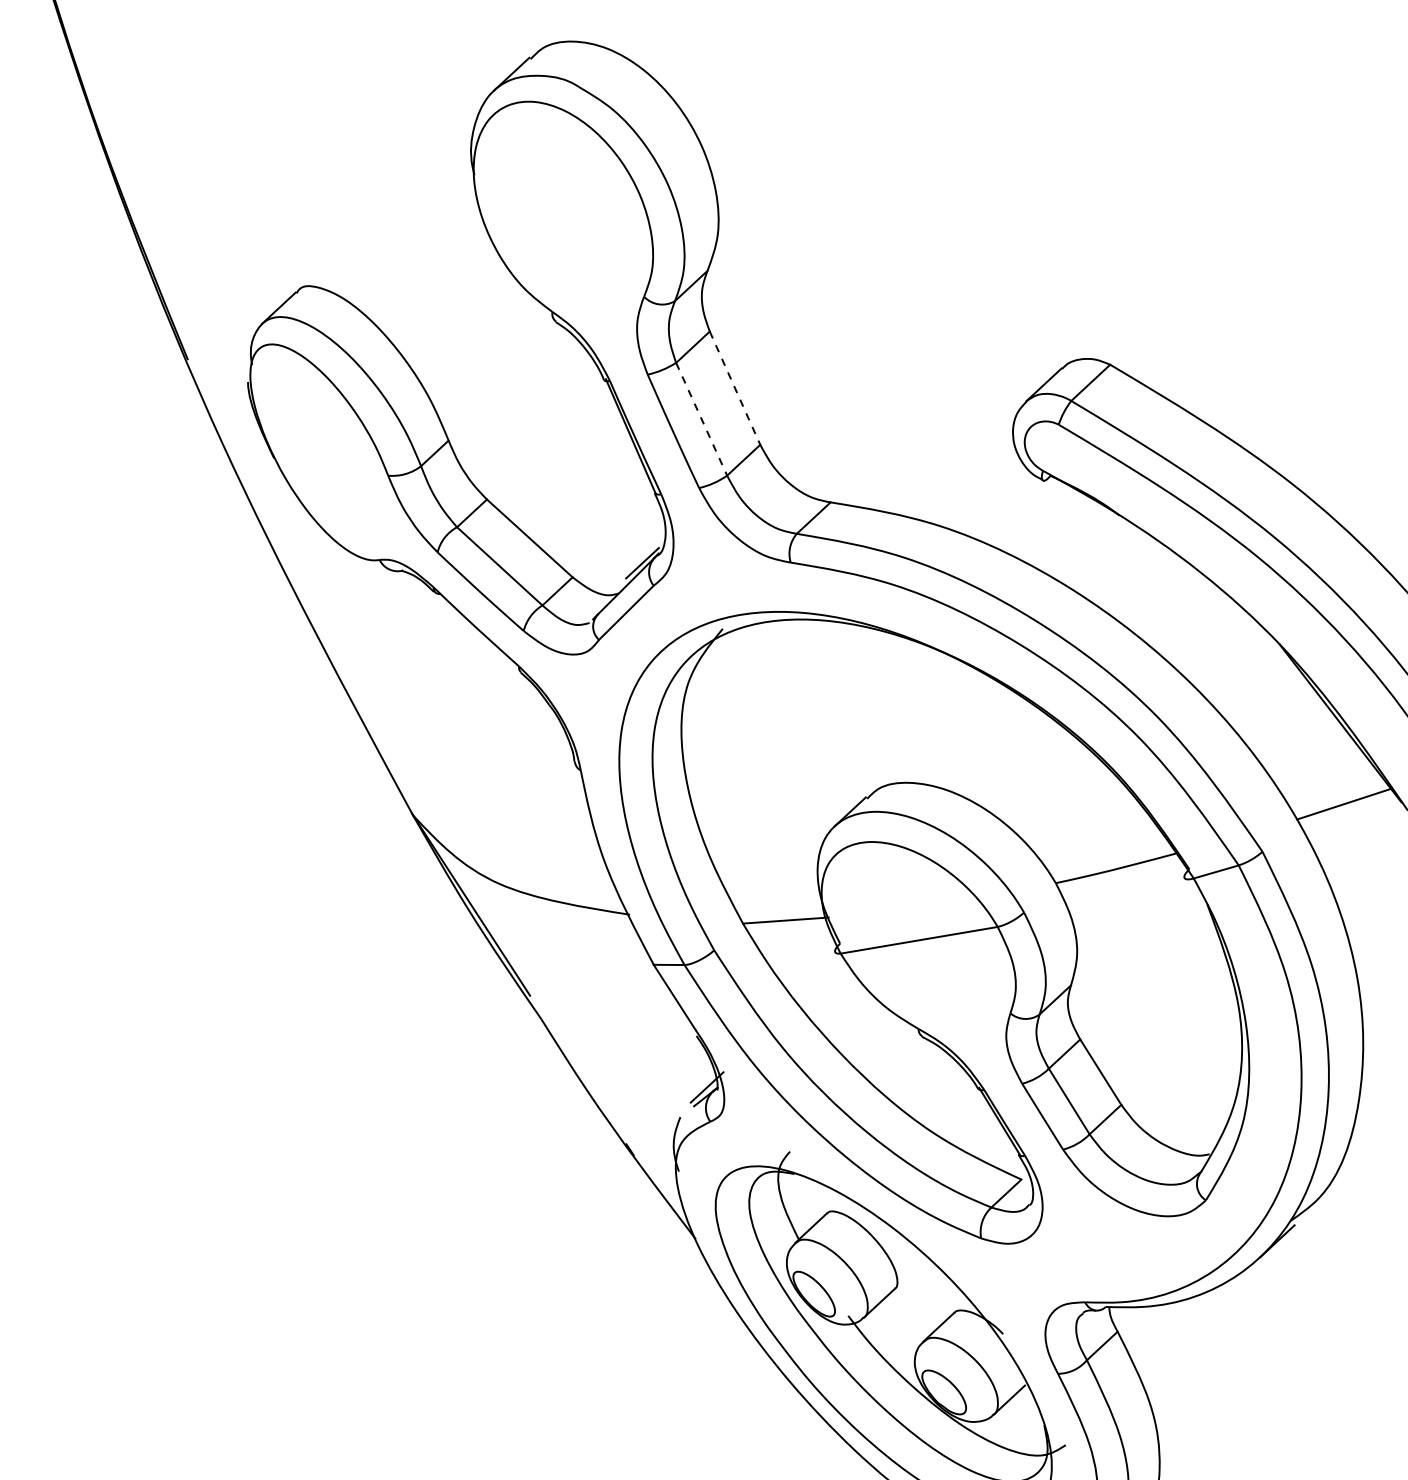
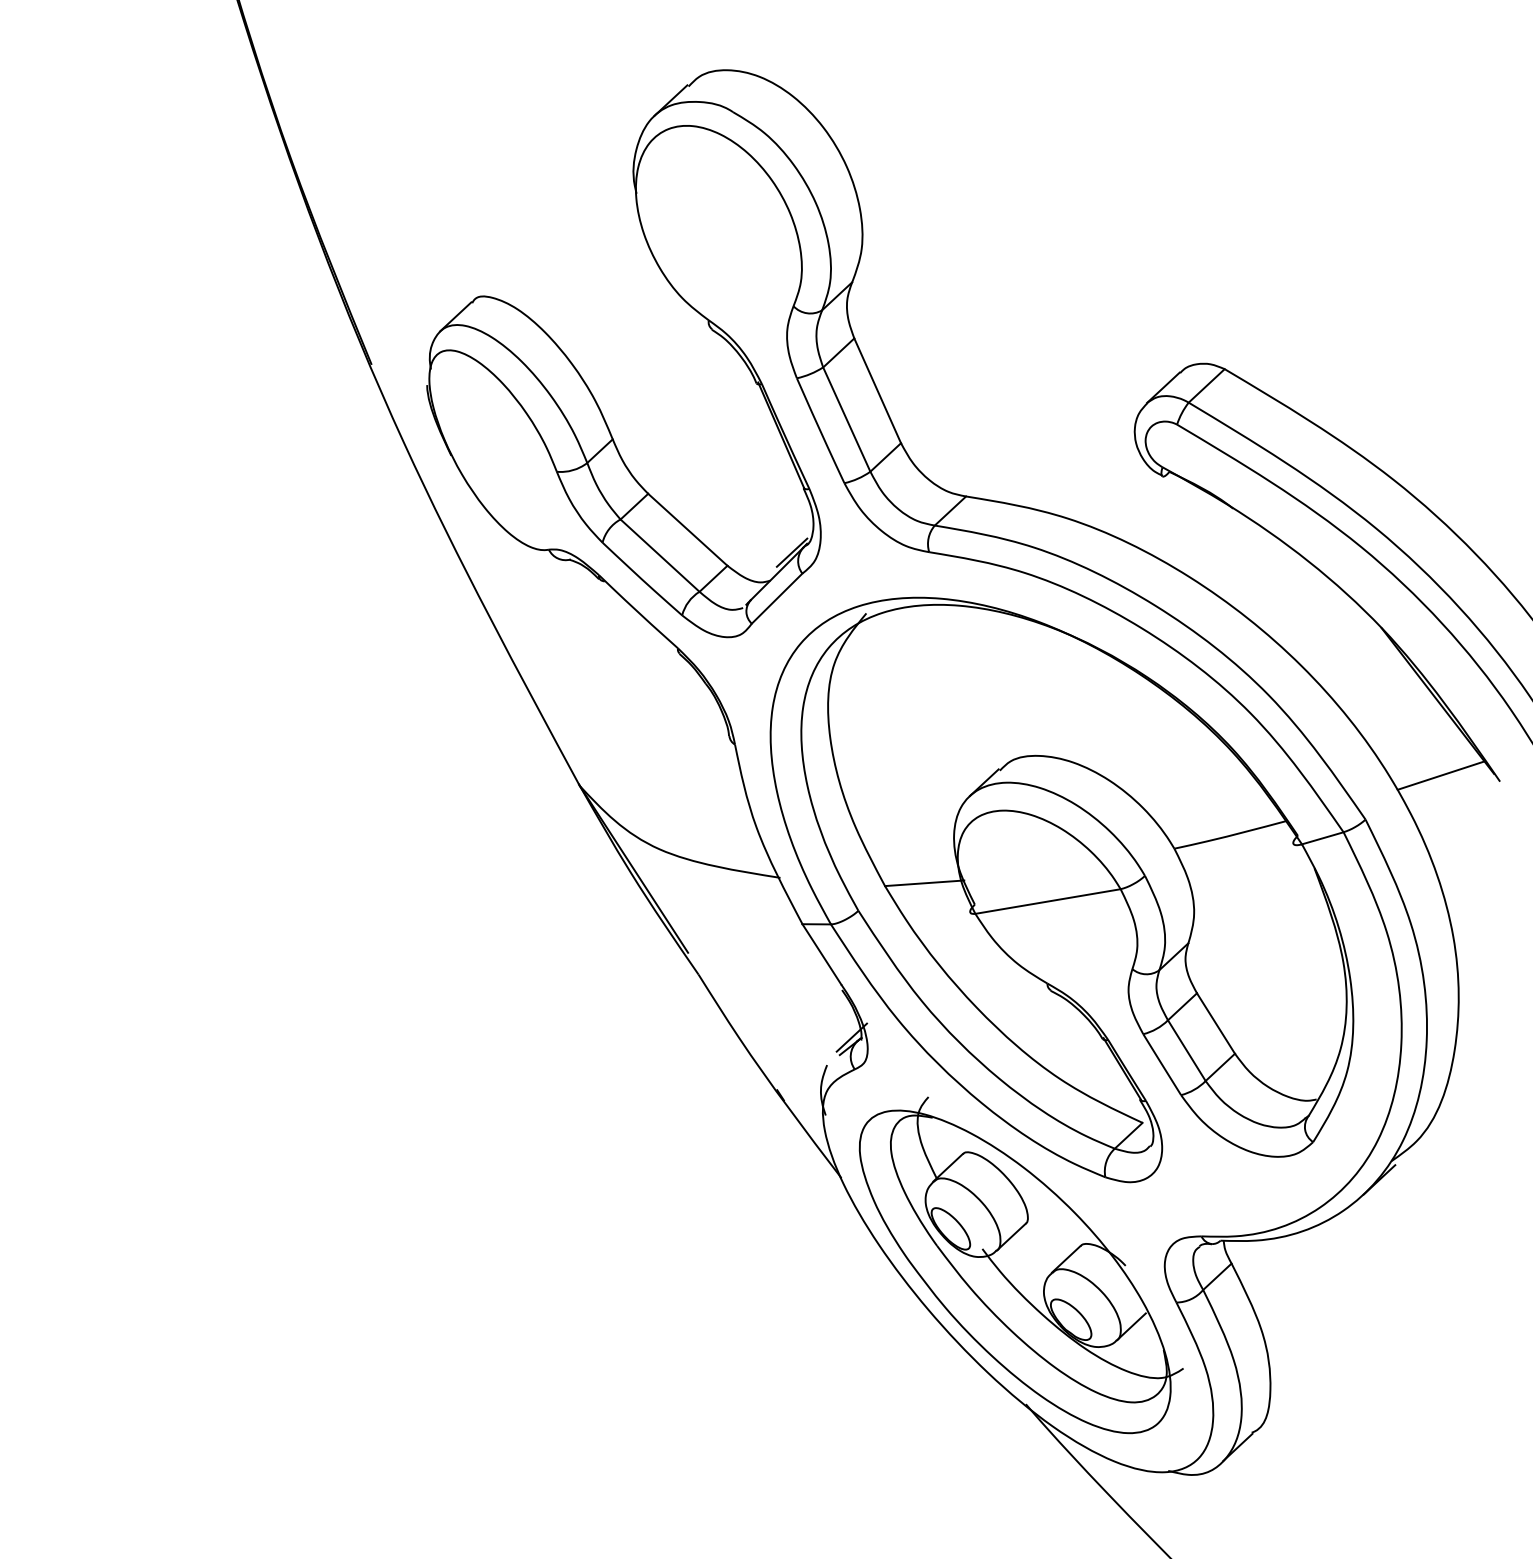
line: (734, 388) -> (877, 391), dashed -> solid
line: (702, 420) -> (847, 420), dashed -> solid

